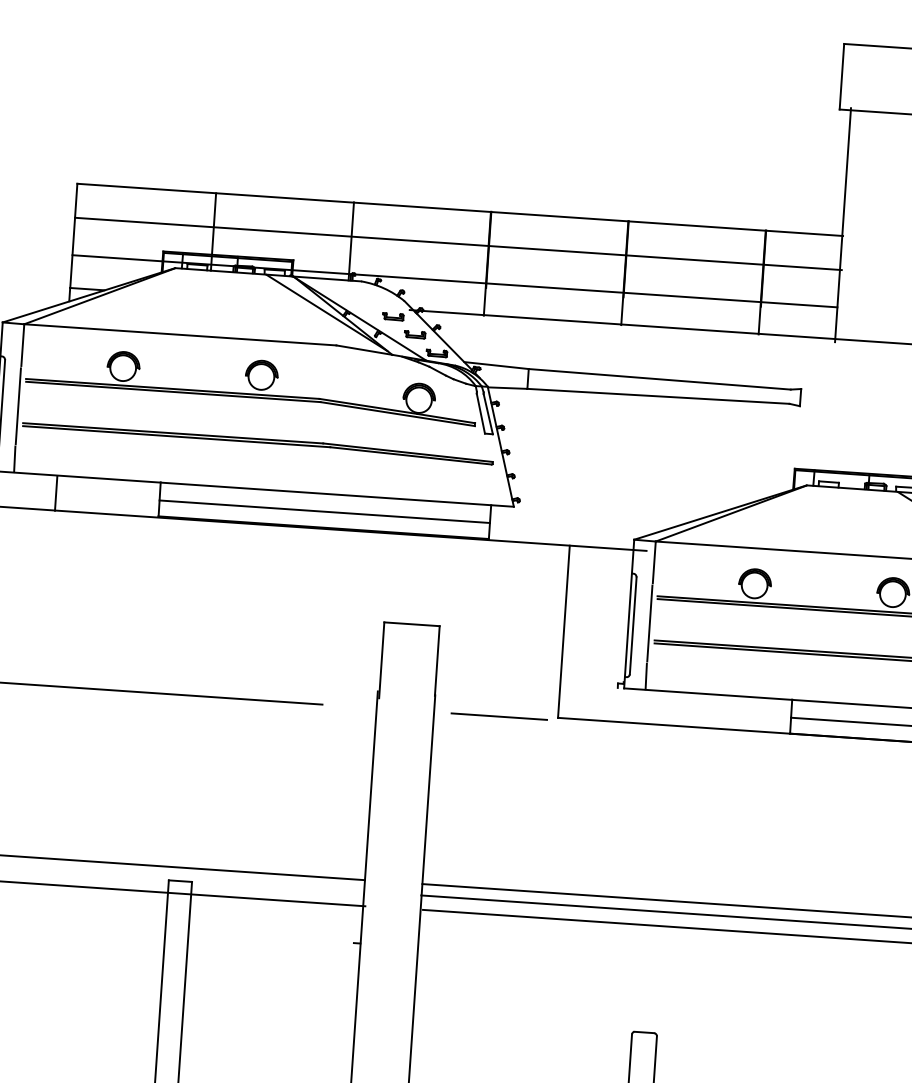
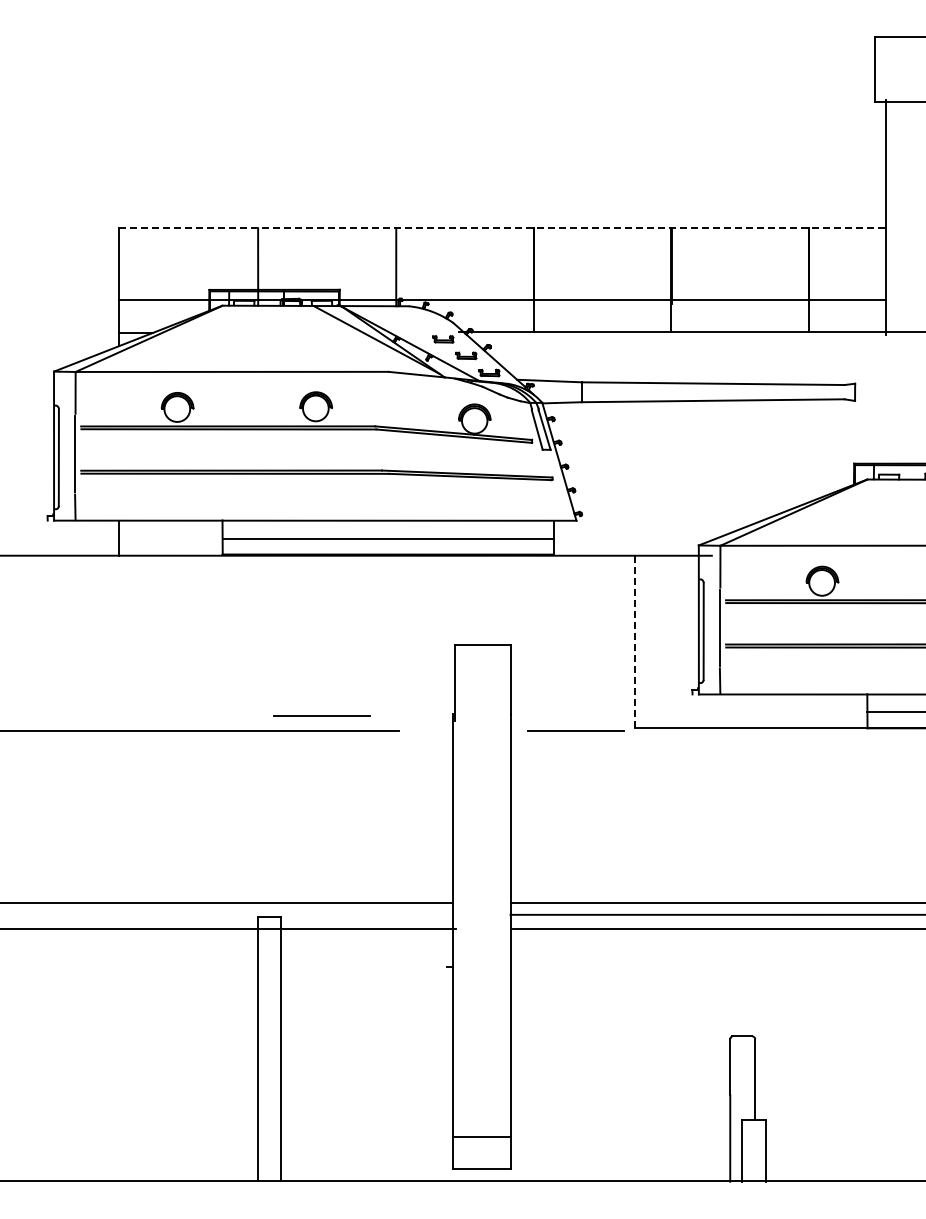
line: (459, 210) -> (502, 228), solid -> dashed
line: (458, 244) -> (503, 262), removed
line: (563, 632) -> (634, 642), solid -> dashed
line: (246, 683) -> (321, 715), added

